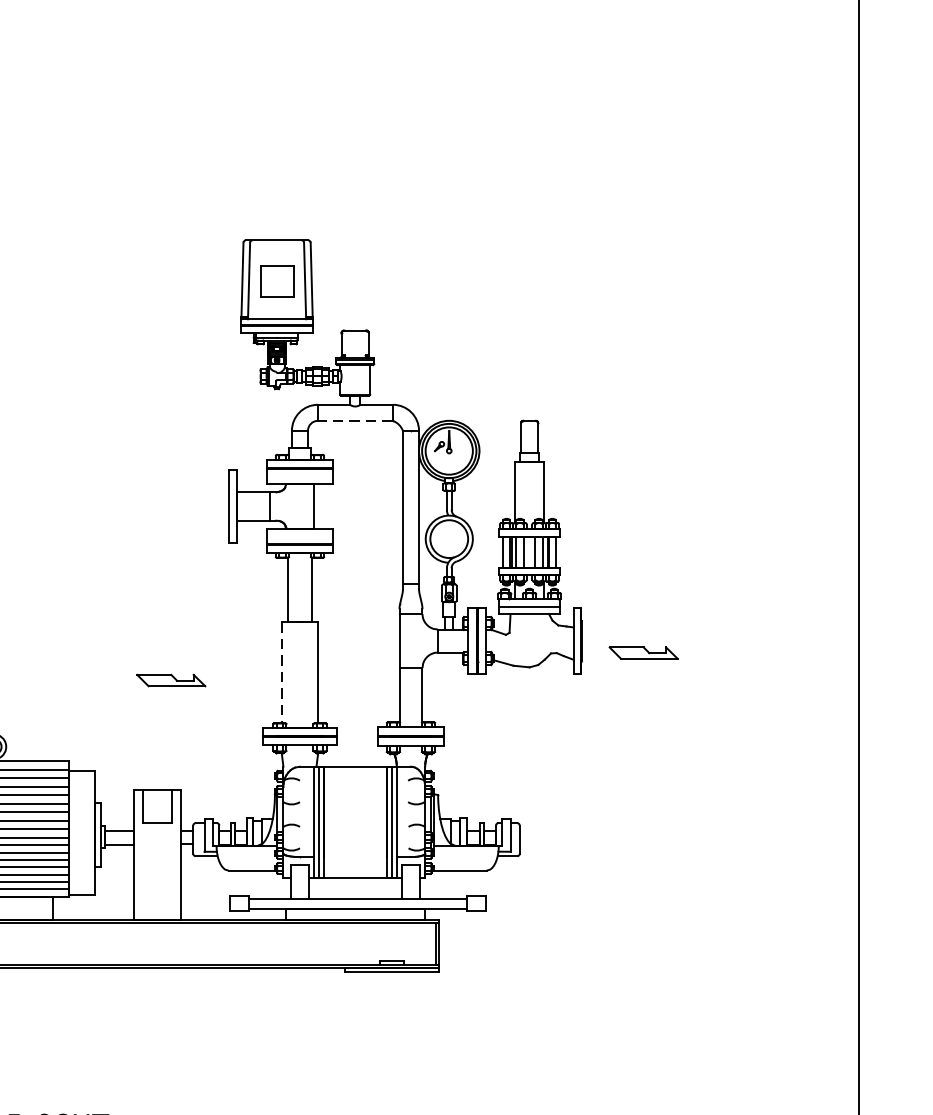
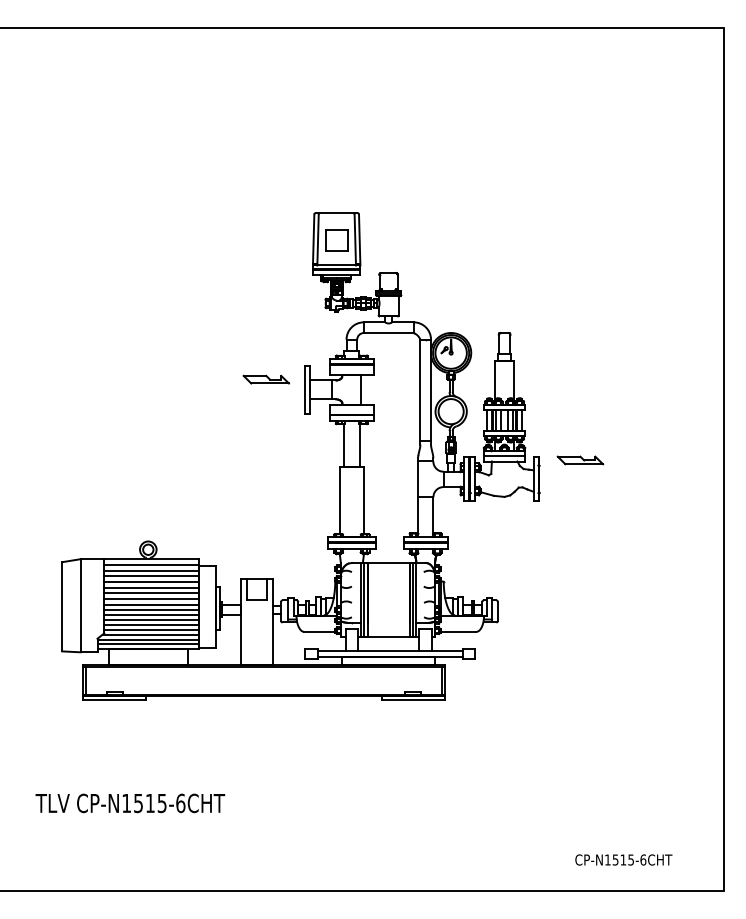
line: (355, 421) -> (388, 333), dashed -> solid
part: (643, 653) -> (580, 460), moved
line: (281, 672) -> (339, 500), dashed -> solid
part: (170, 680) -> (265, 379), moved

